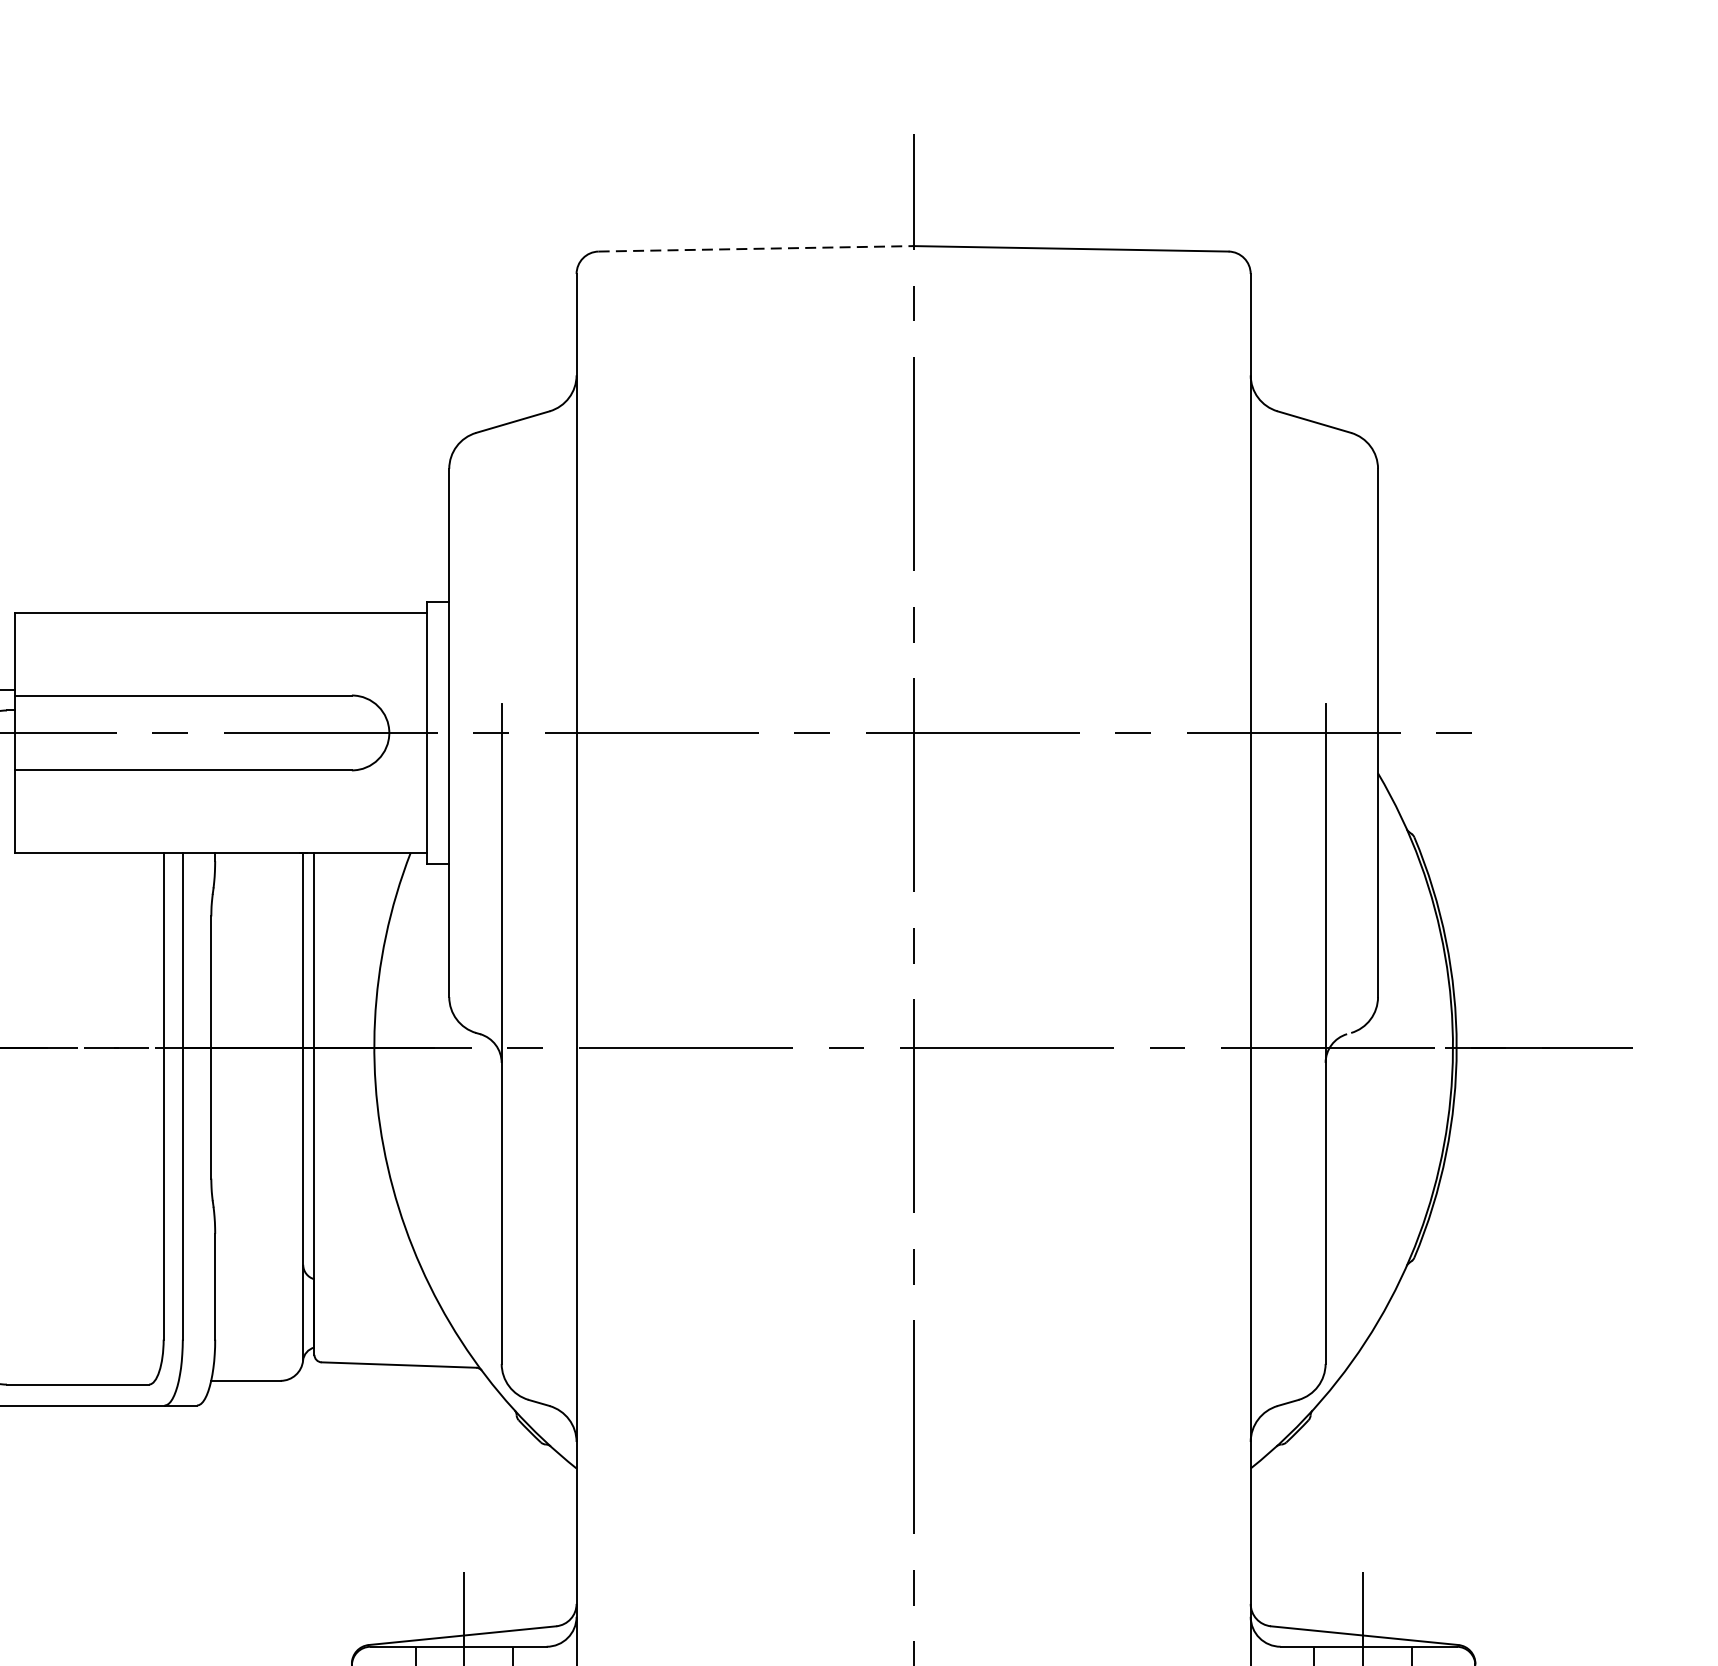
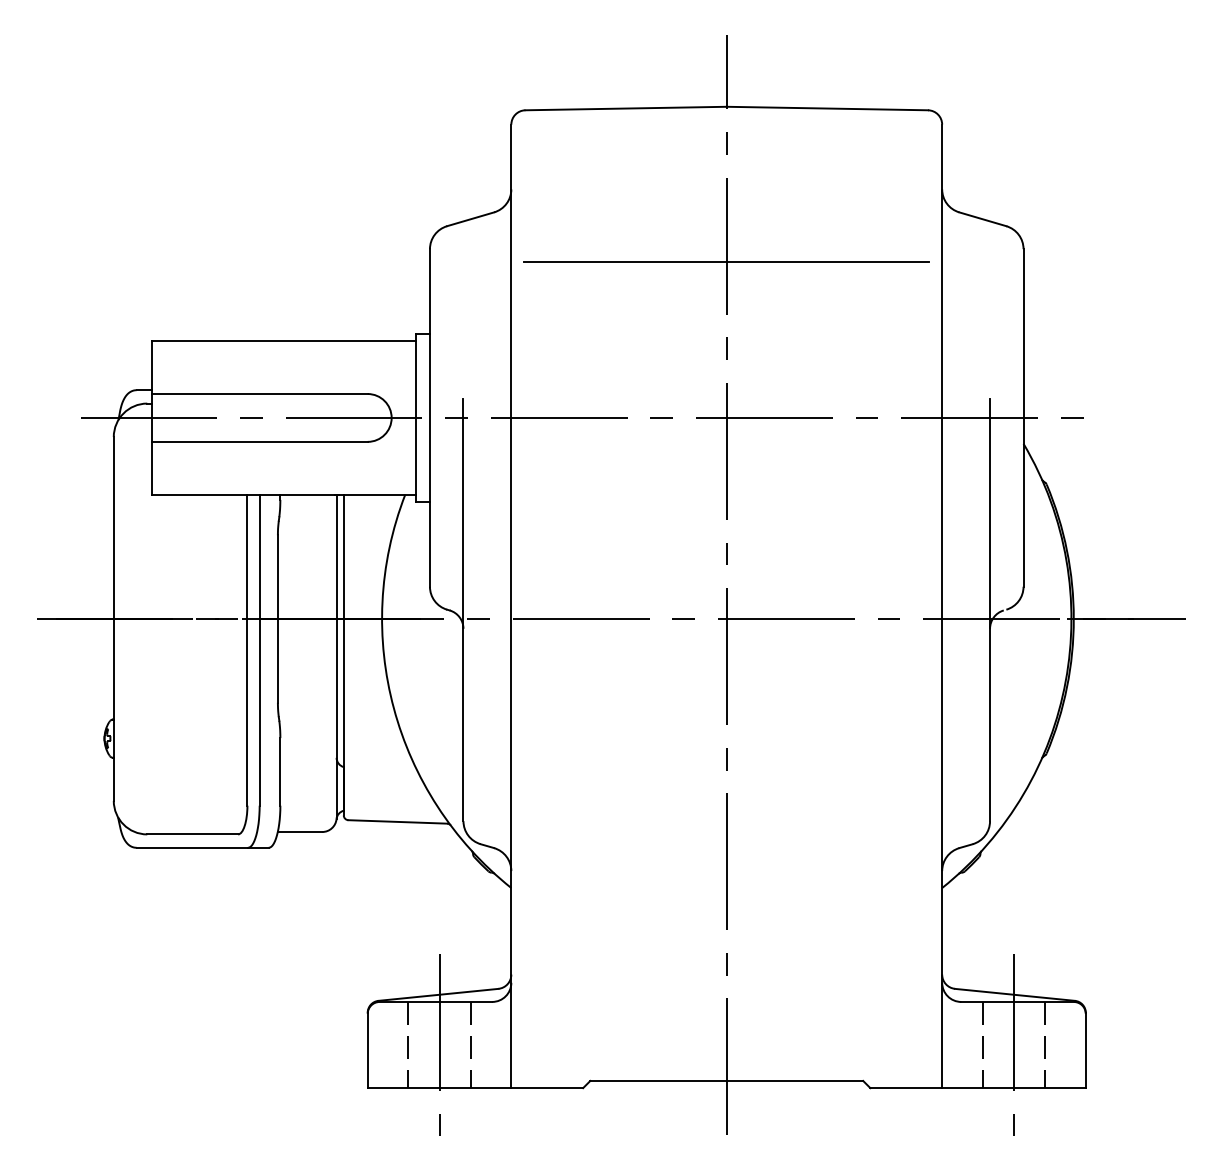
line: (756, 248) -> (626, 108), dashed -> solid
line: (913, 489) -> (726, 262), added

